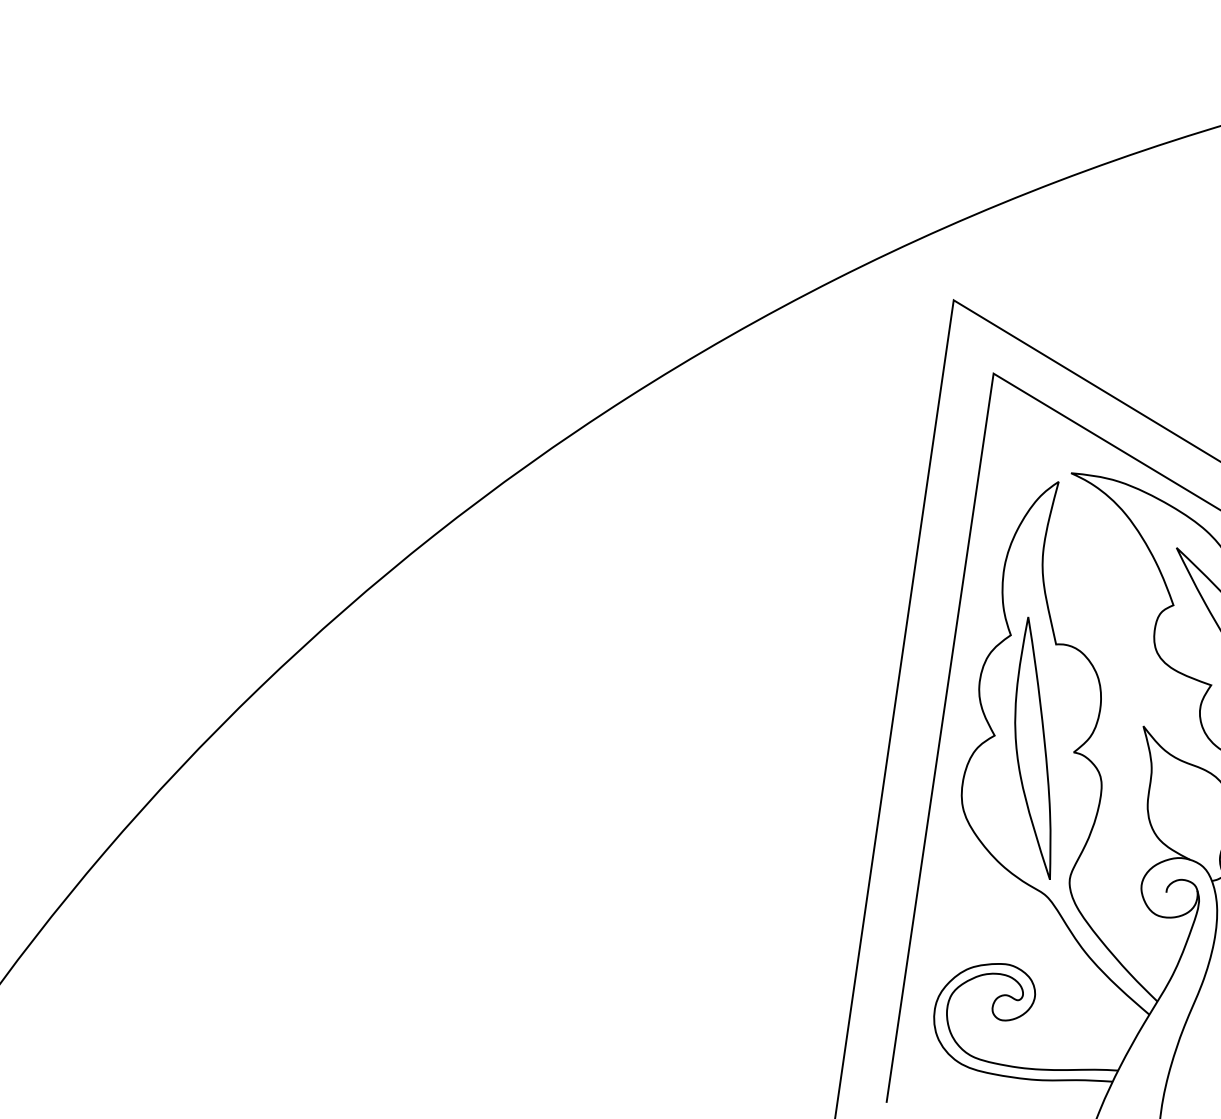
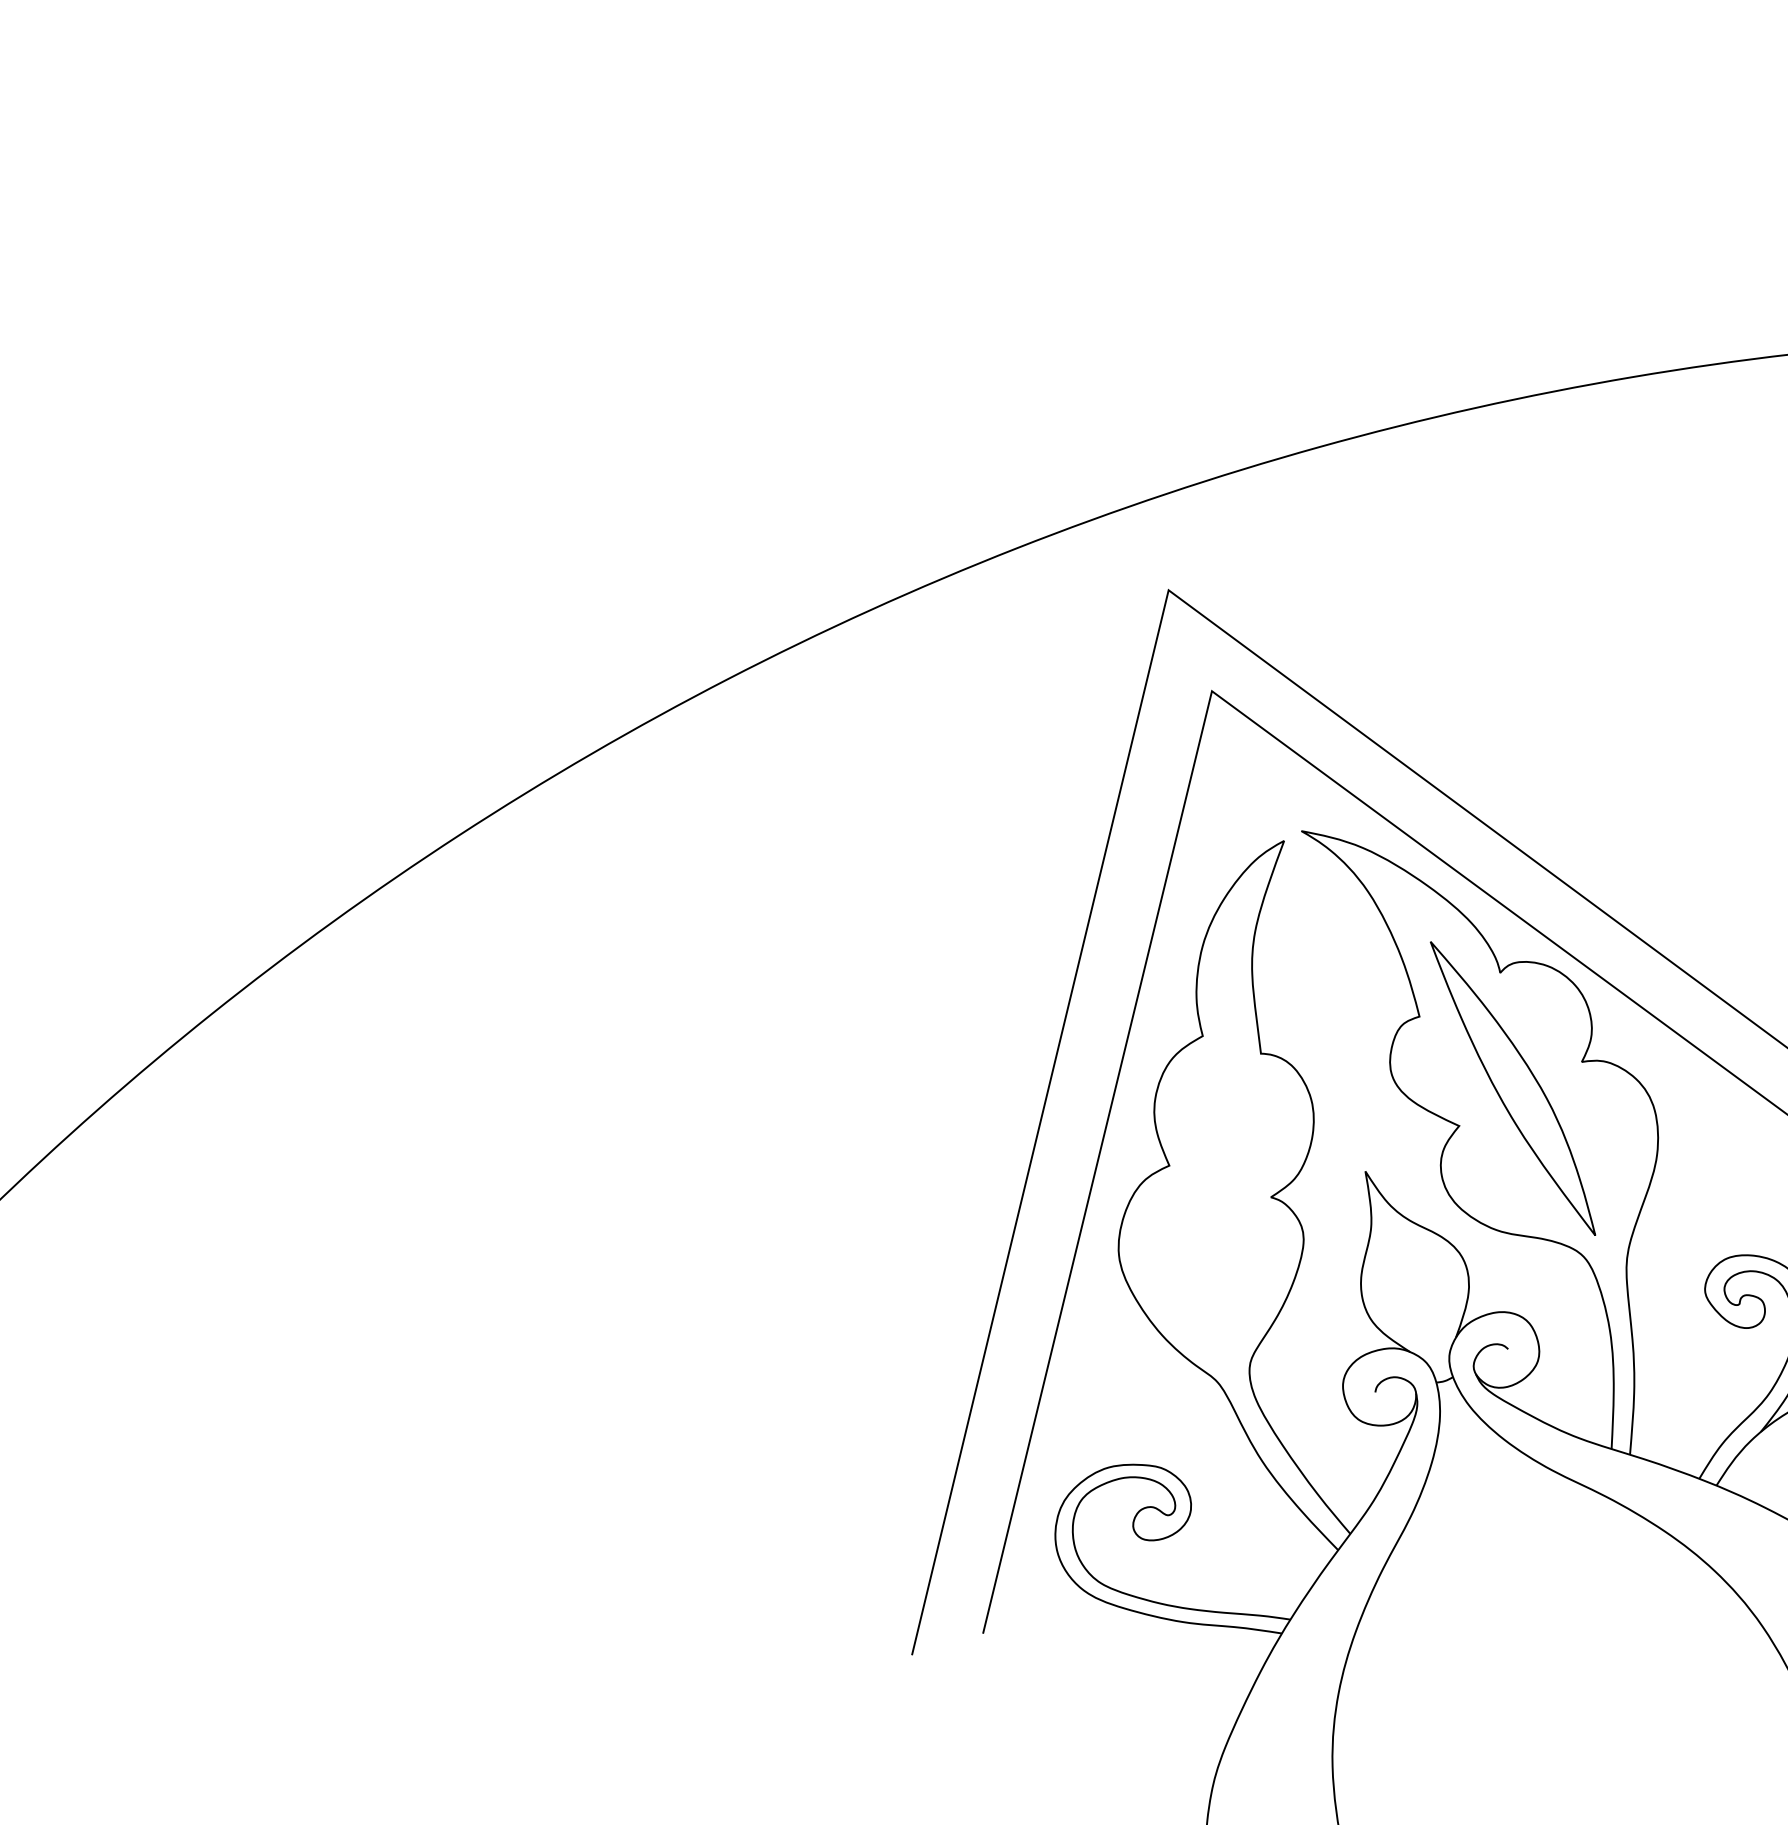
part: (1031, 748) -> (1215, 1187), removed

